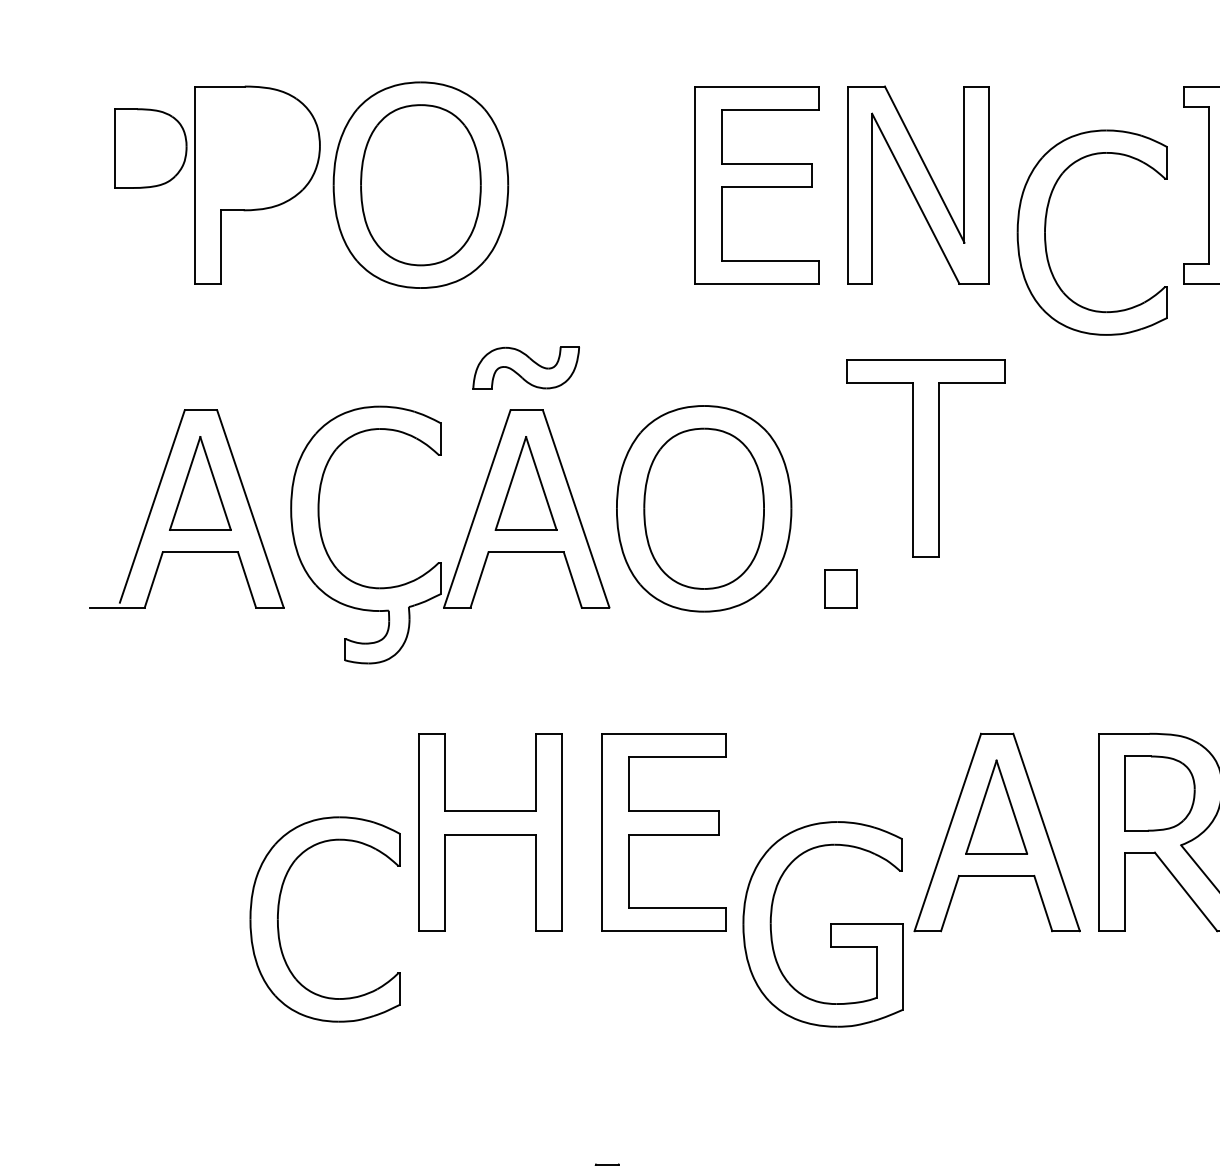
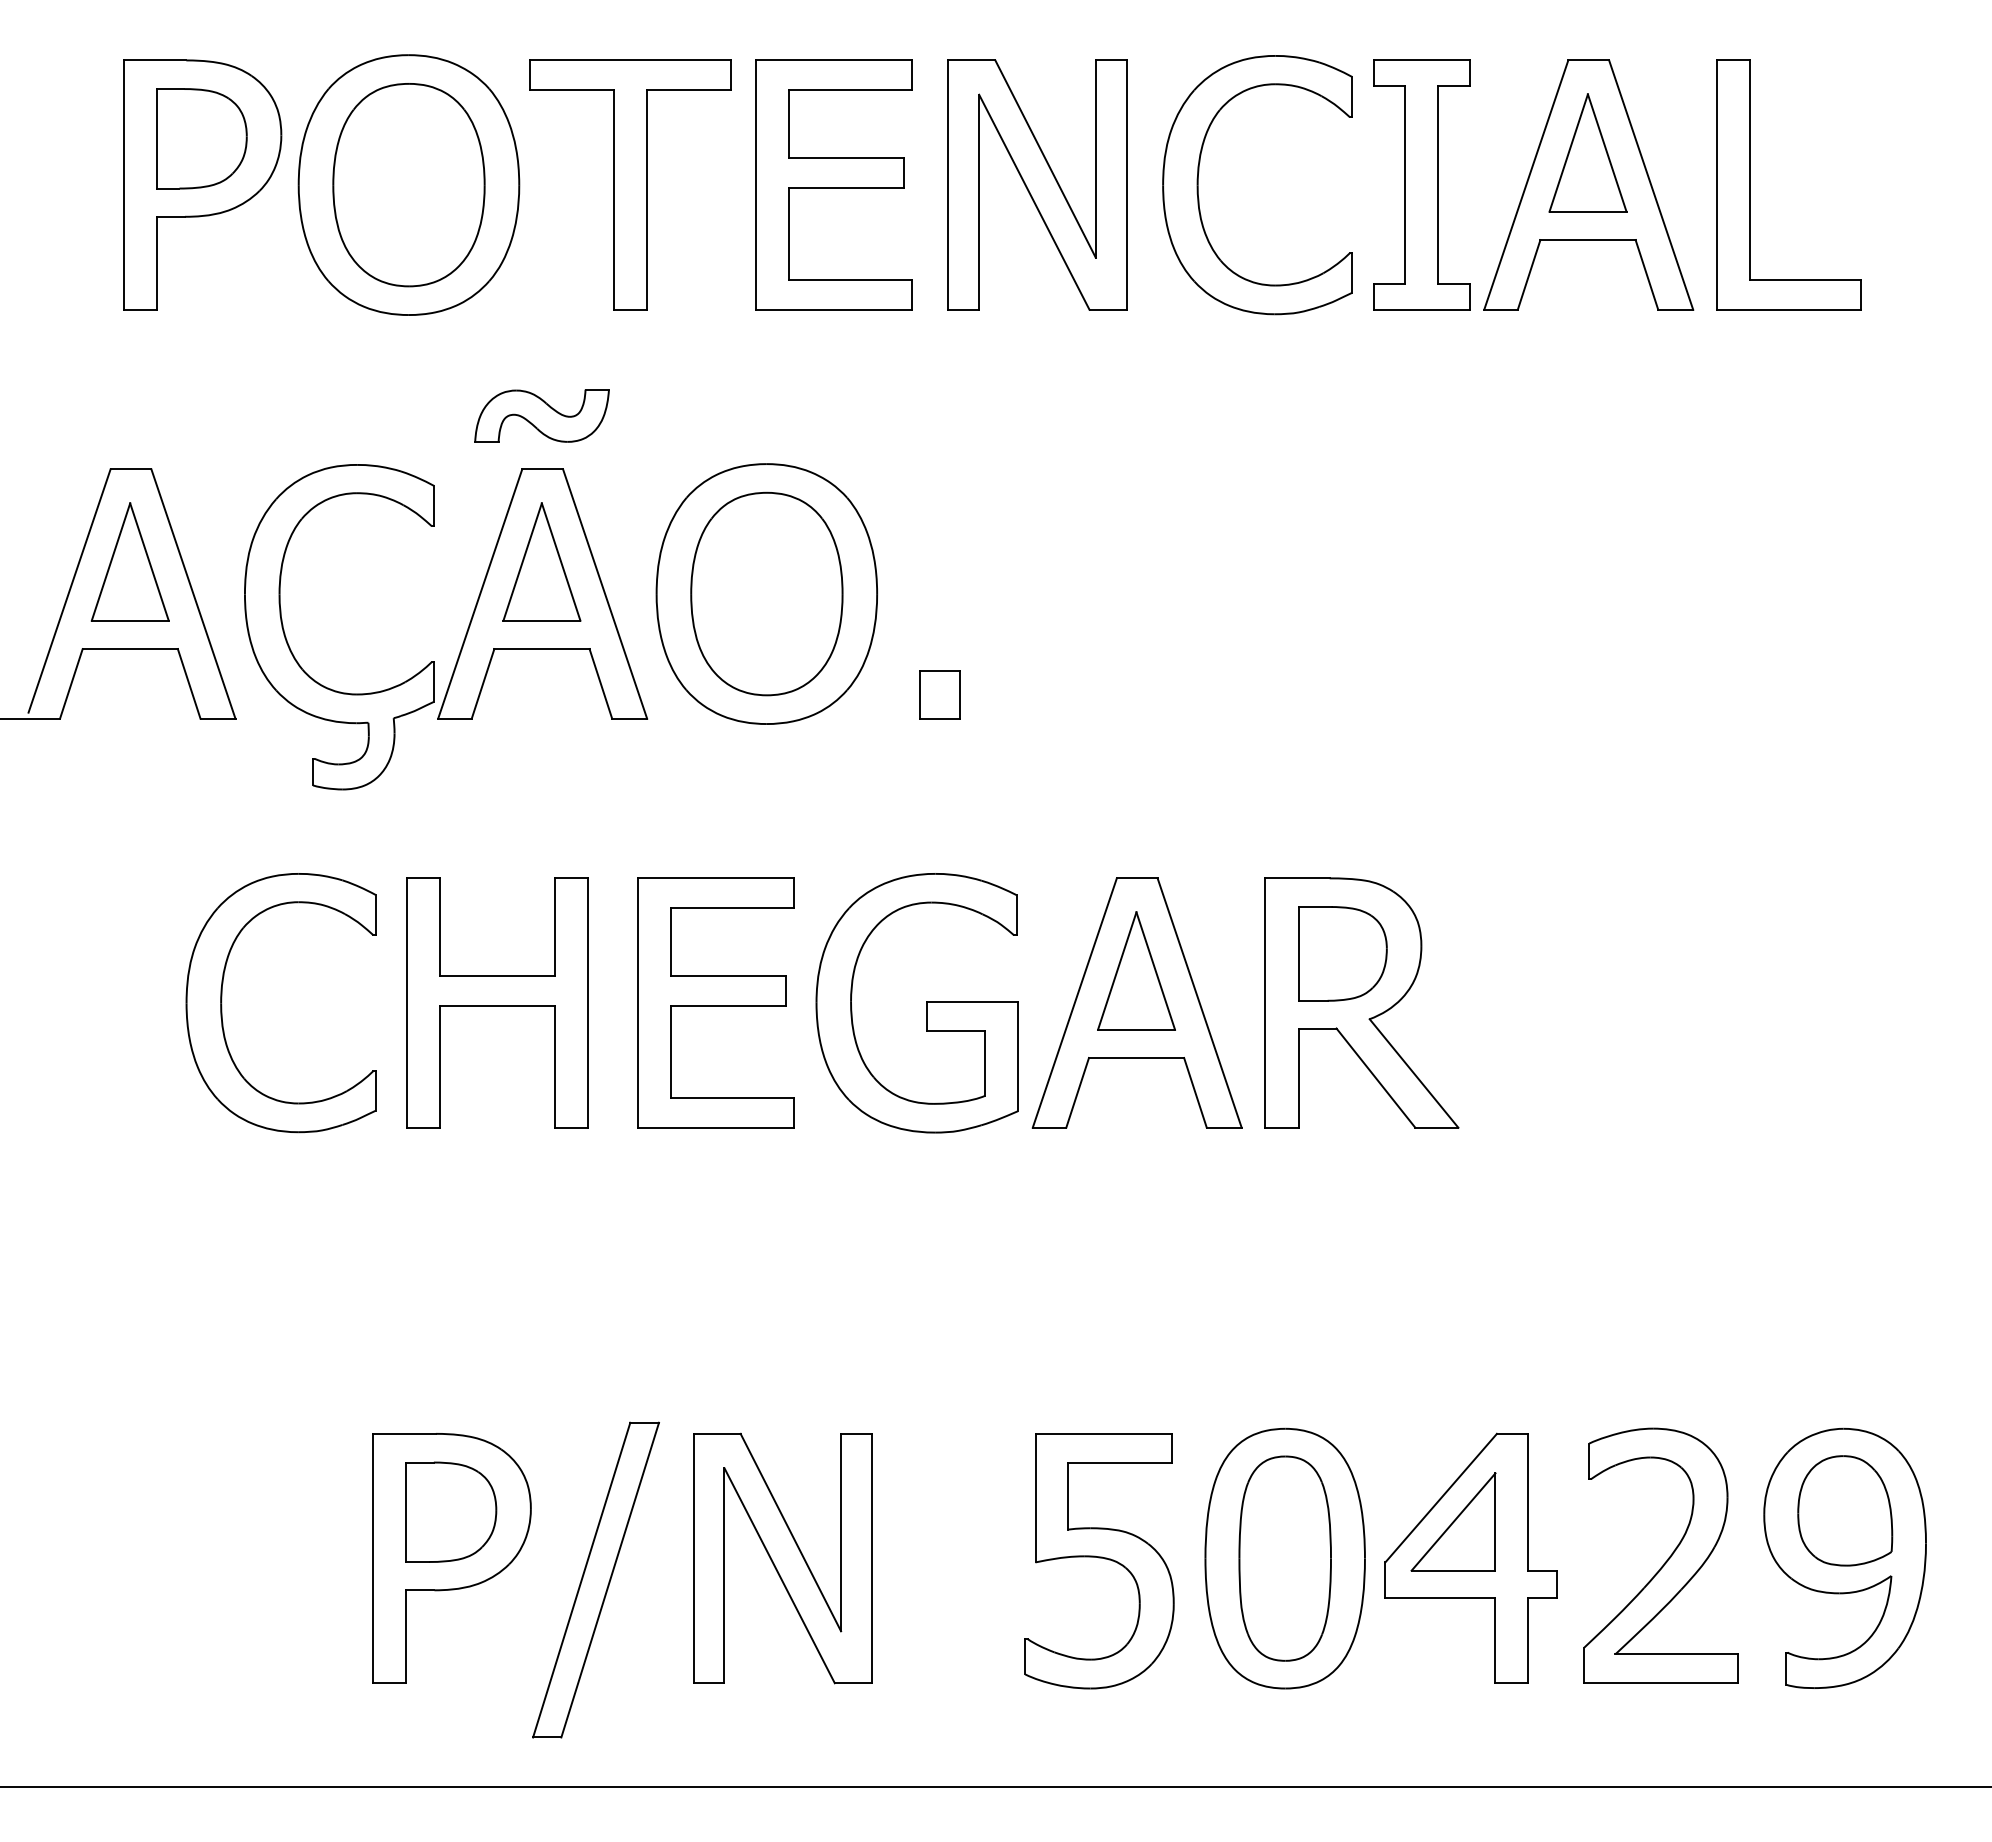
part: (150, 148) -> (201, 138), moved
part: (1045, 233) -> (1198, 185), moved
part: (926, 457) -> (630, 184), moved
part: (278, 919) -> (222, 1003), moved
part: (830, 924) -> (926, 1003), moved

